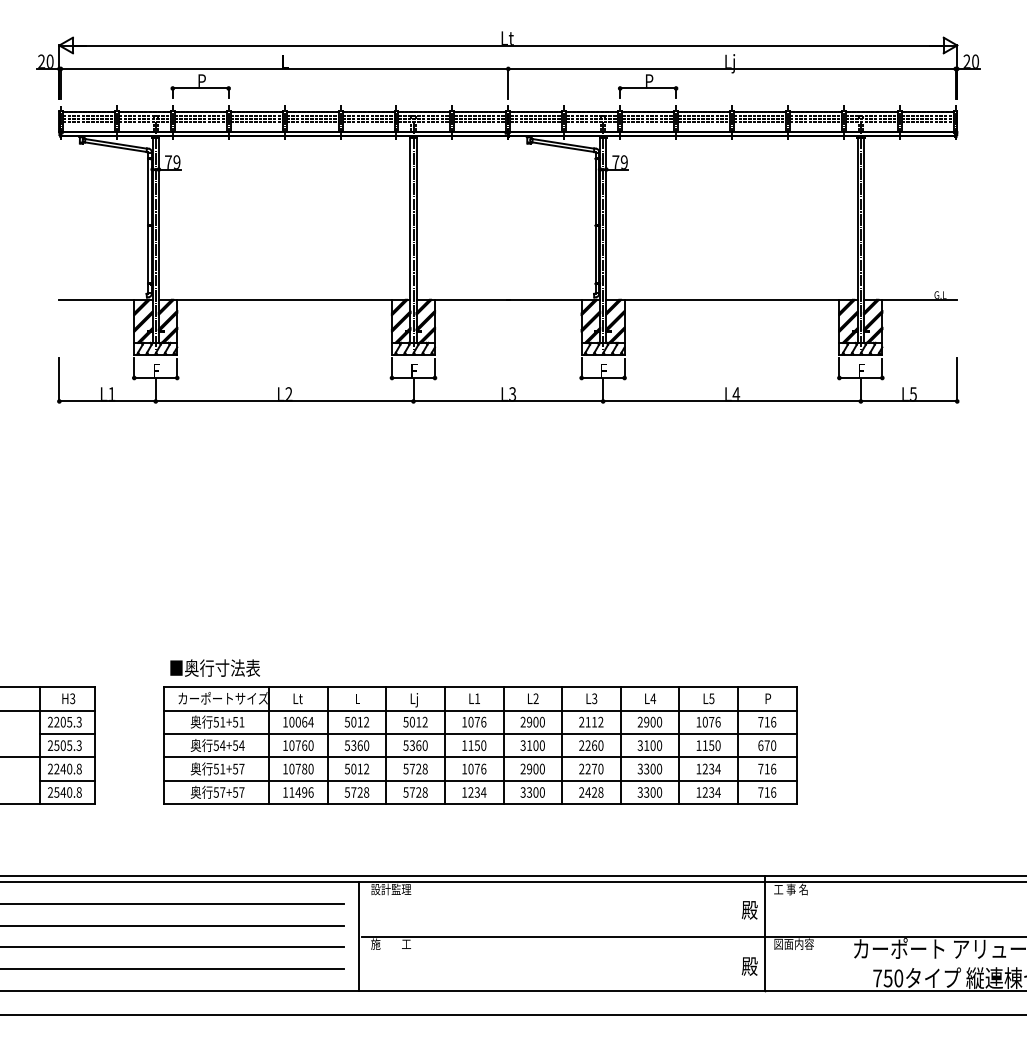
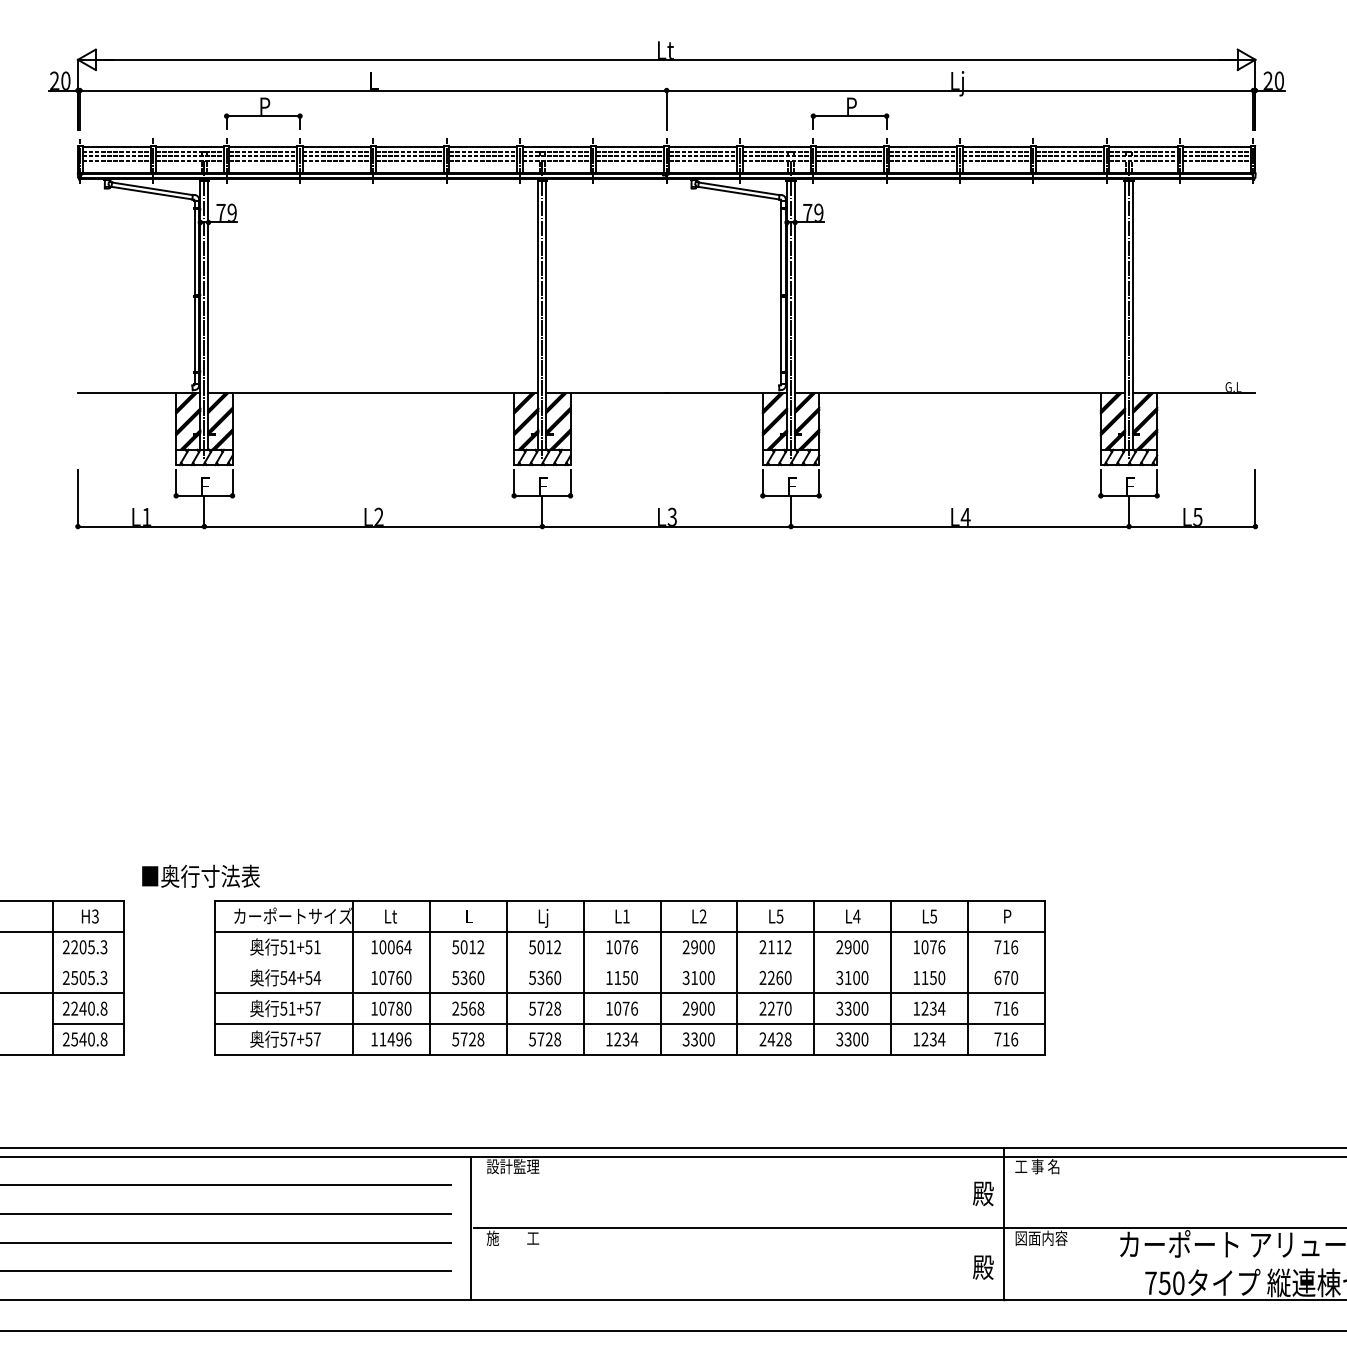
text: (215, 667) -> (201, 875), moved
text: (594, 698) -> (779, 916), L3 -> L5
line: (67, 733) -> (88, 962), removed
line: (479, 733) -> (628, 962), removed
text: (357, 768) -> (468, 1007), 5012 -> 2568

